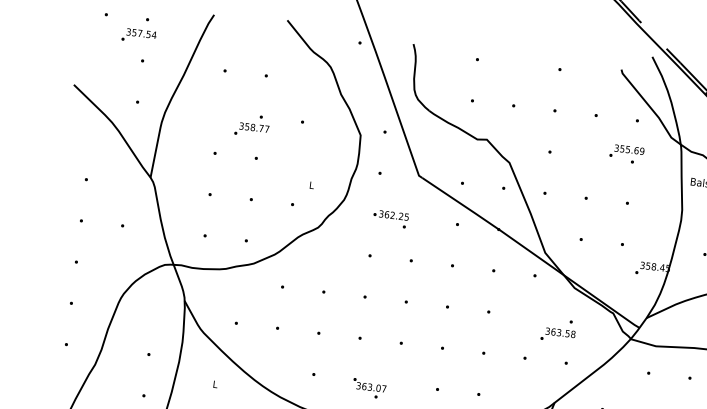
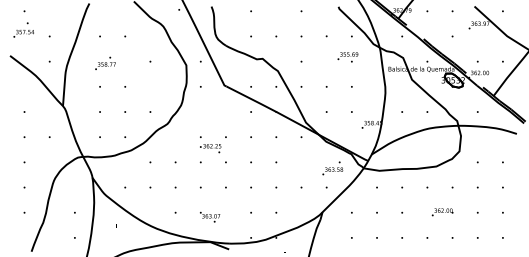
text: (139, 29) -> (23, 29), moved
text: (252, 124) -> (105, 62), moved
text: (390, 218) -> (210, 148), moved
text: (558, 330) -> (332, 168), moved

